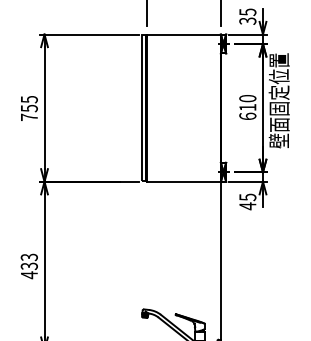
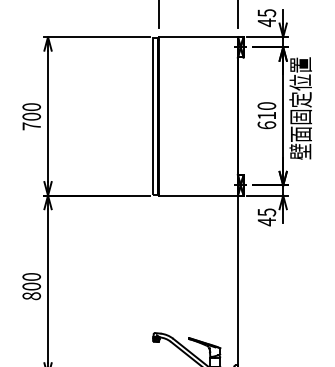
text: (247, 20) -> (266, 22), 35 -> 45
text: (29, 103) -> (31, 111), 755 -> 700
text: (29, 266) -> (31, 286), 433 -> 800

